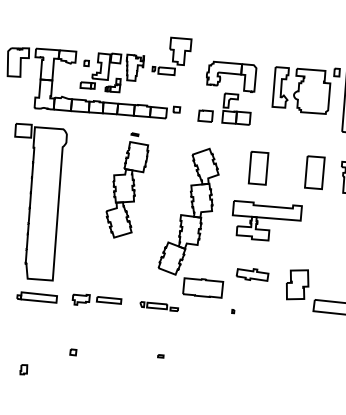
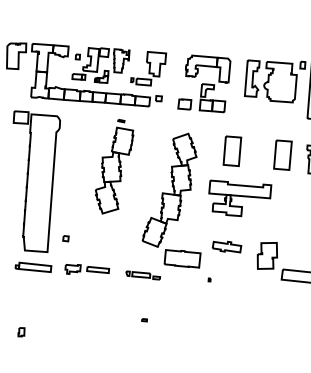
part: (171, 56) -> (148, 68), moved
part: (72, 352) -> (65, 238), moved

